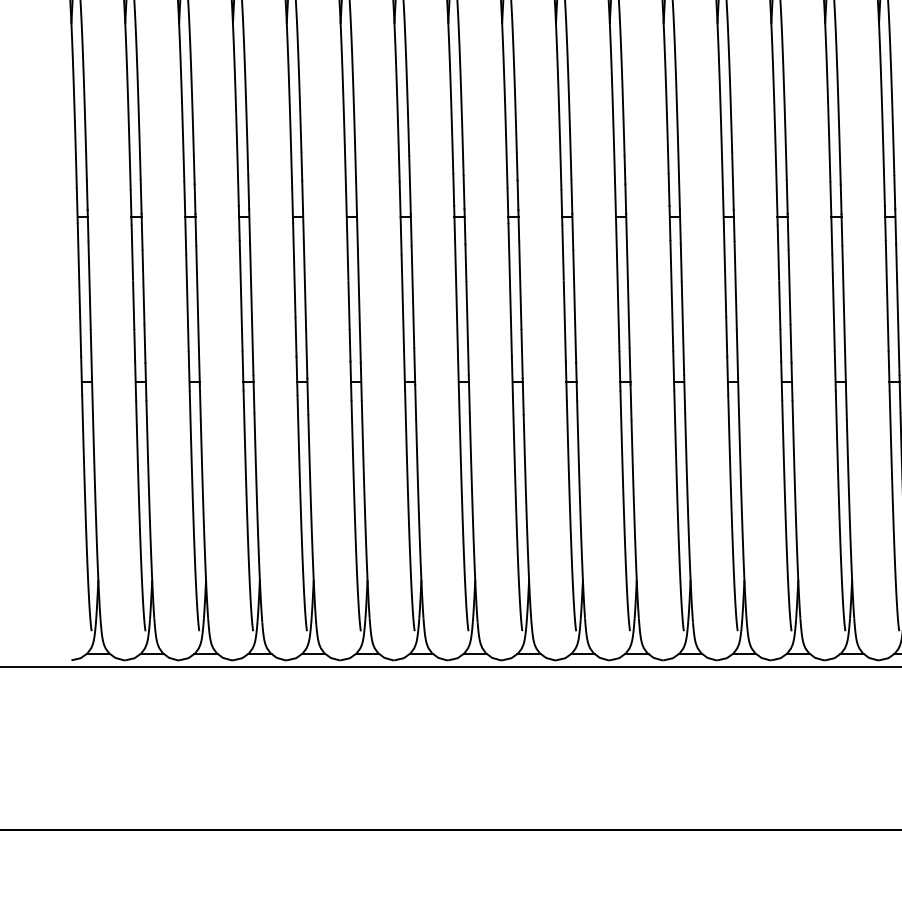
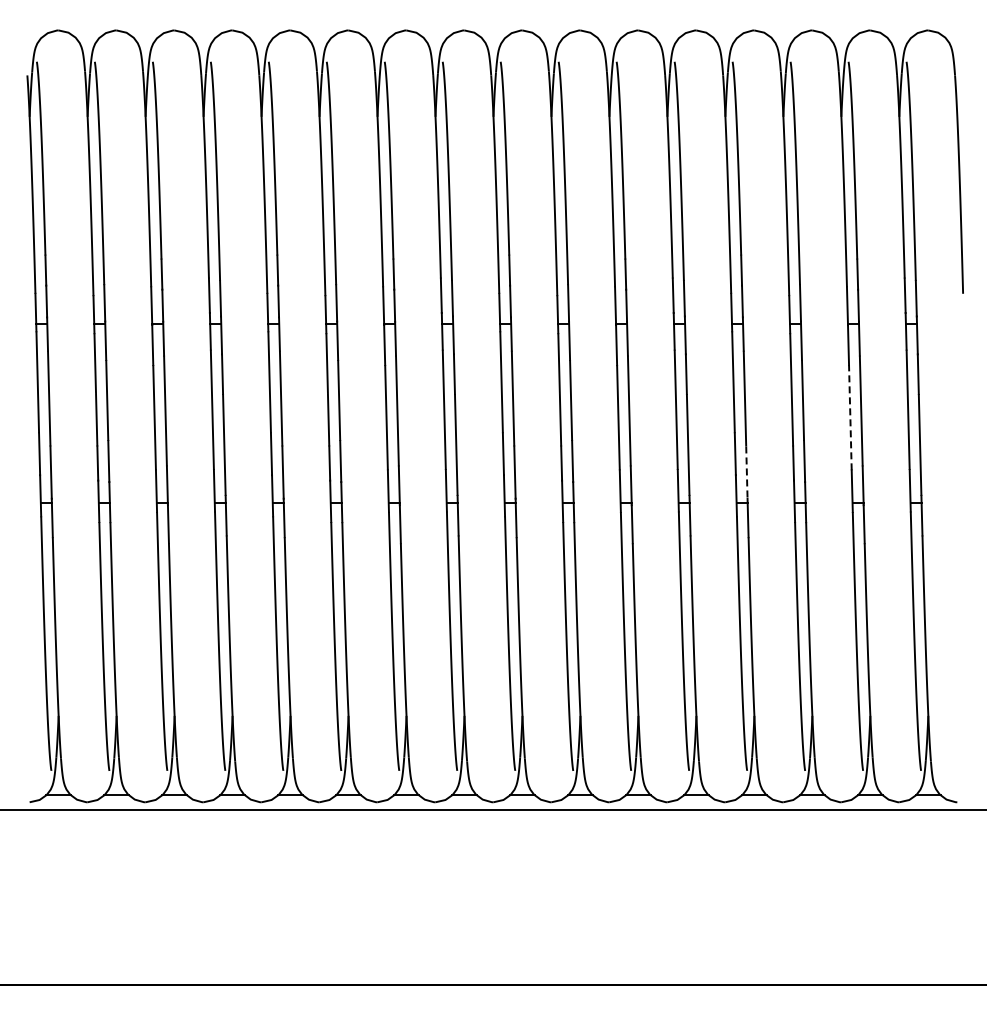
line: (833, 303) -> (850, 417), solid -> dashed
line: (737, 355) -> (746, 473), solid -> dashed

